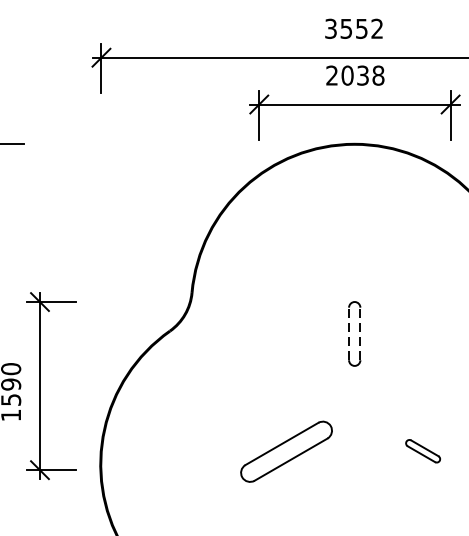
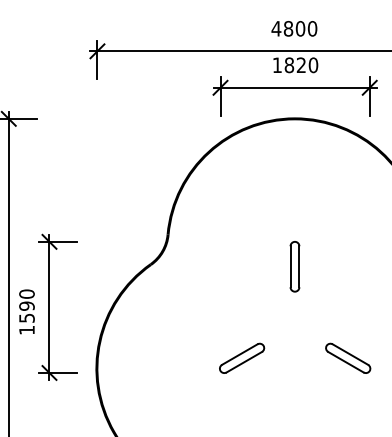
text: (354, 28) -> (294, 28), 3552 -> 4800
text: (355, 75) -> (295, 65), 2038 -> 1820
line: (349, 333) -> (290, 266), dashed -> solid
line: (360, 333) -> (299, 266), dashed -> solid
part: (287, 450) -> (242, 357), size x0.62
part: (423, 450) -> (348, 357), size x1.67

